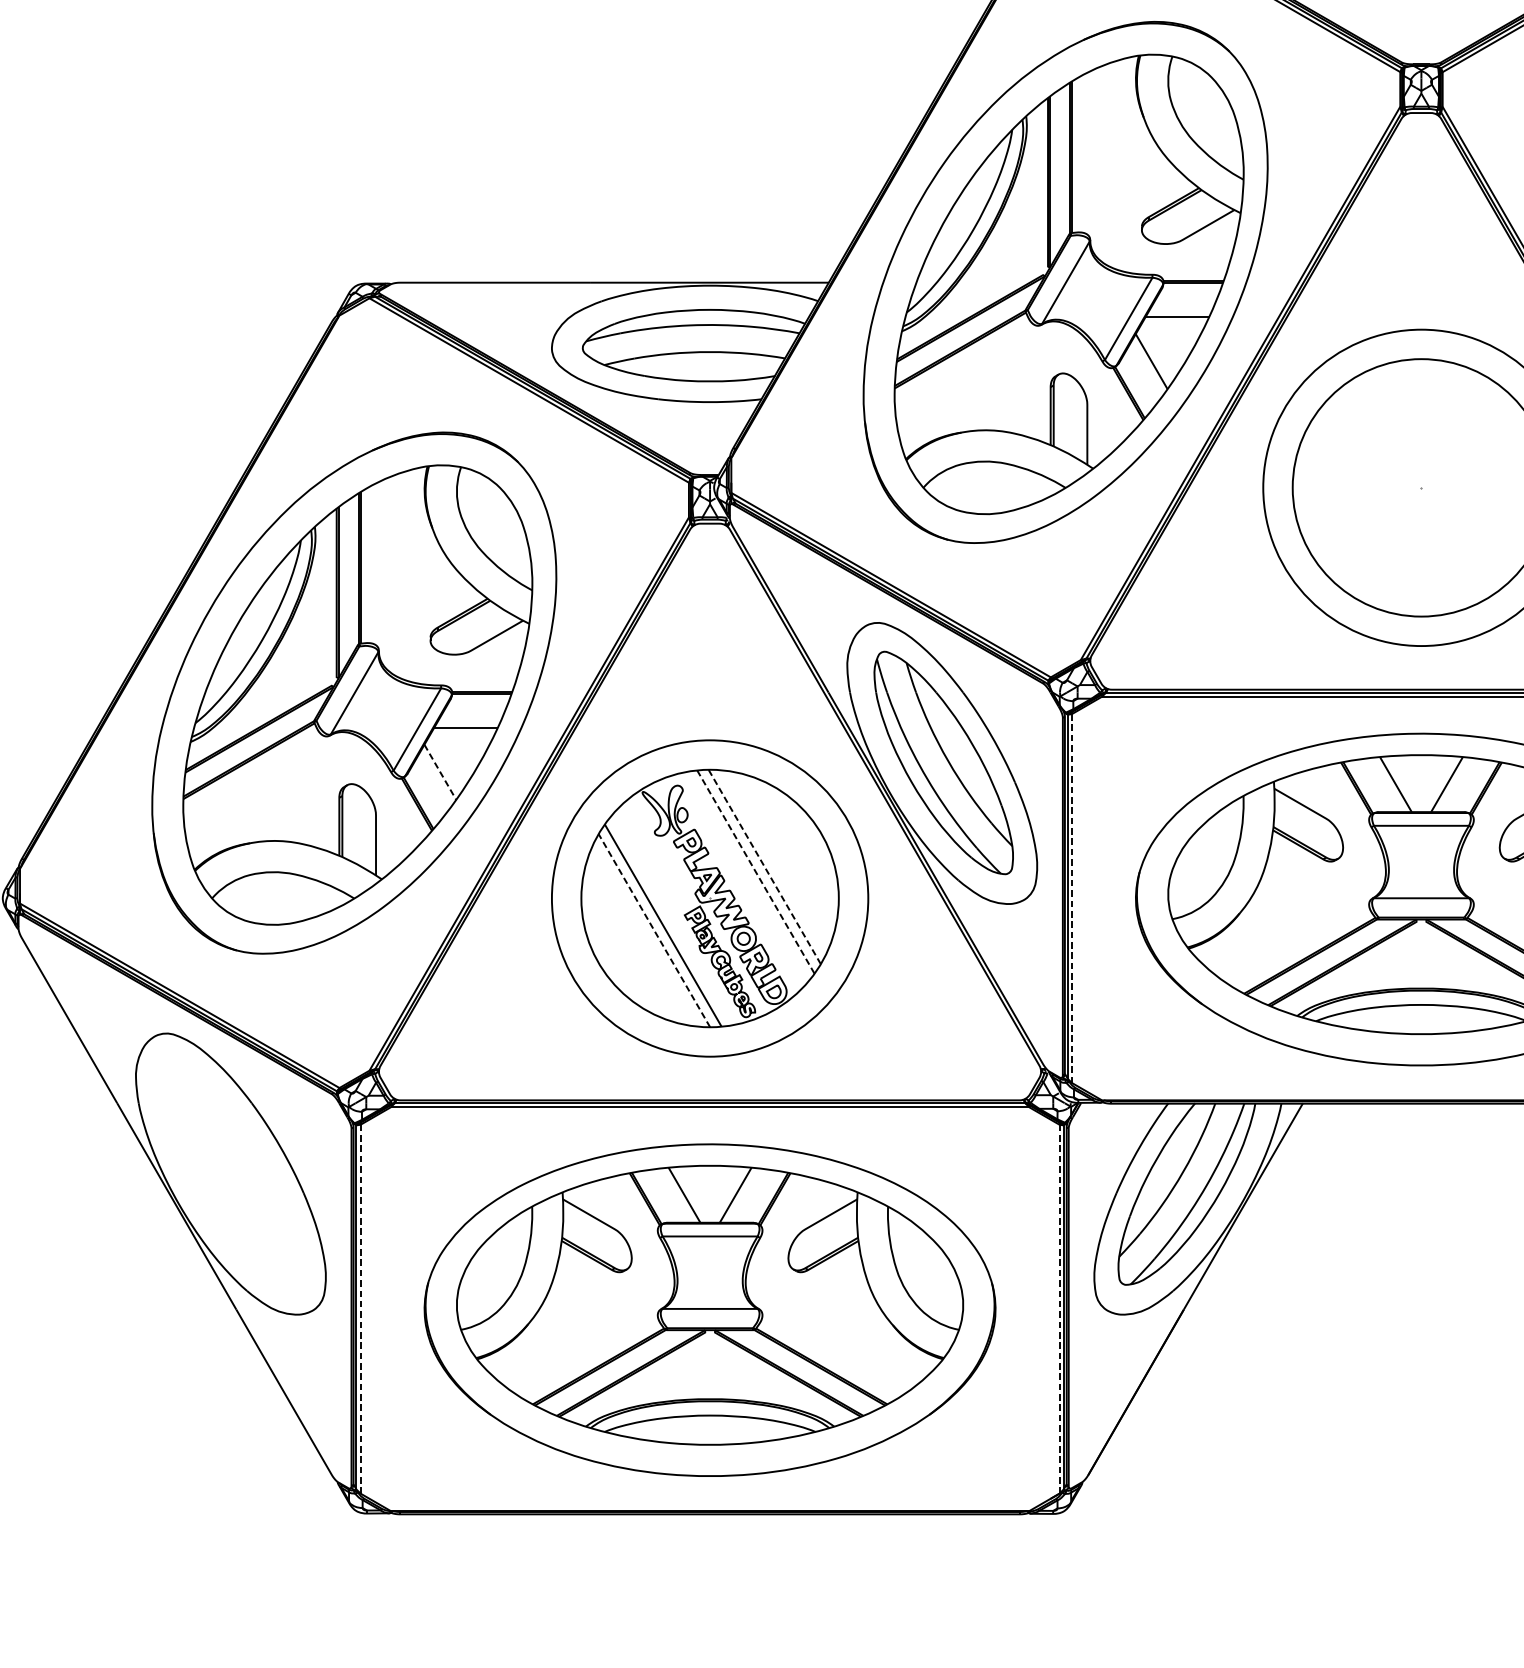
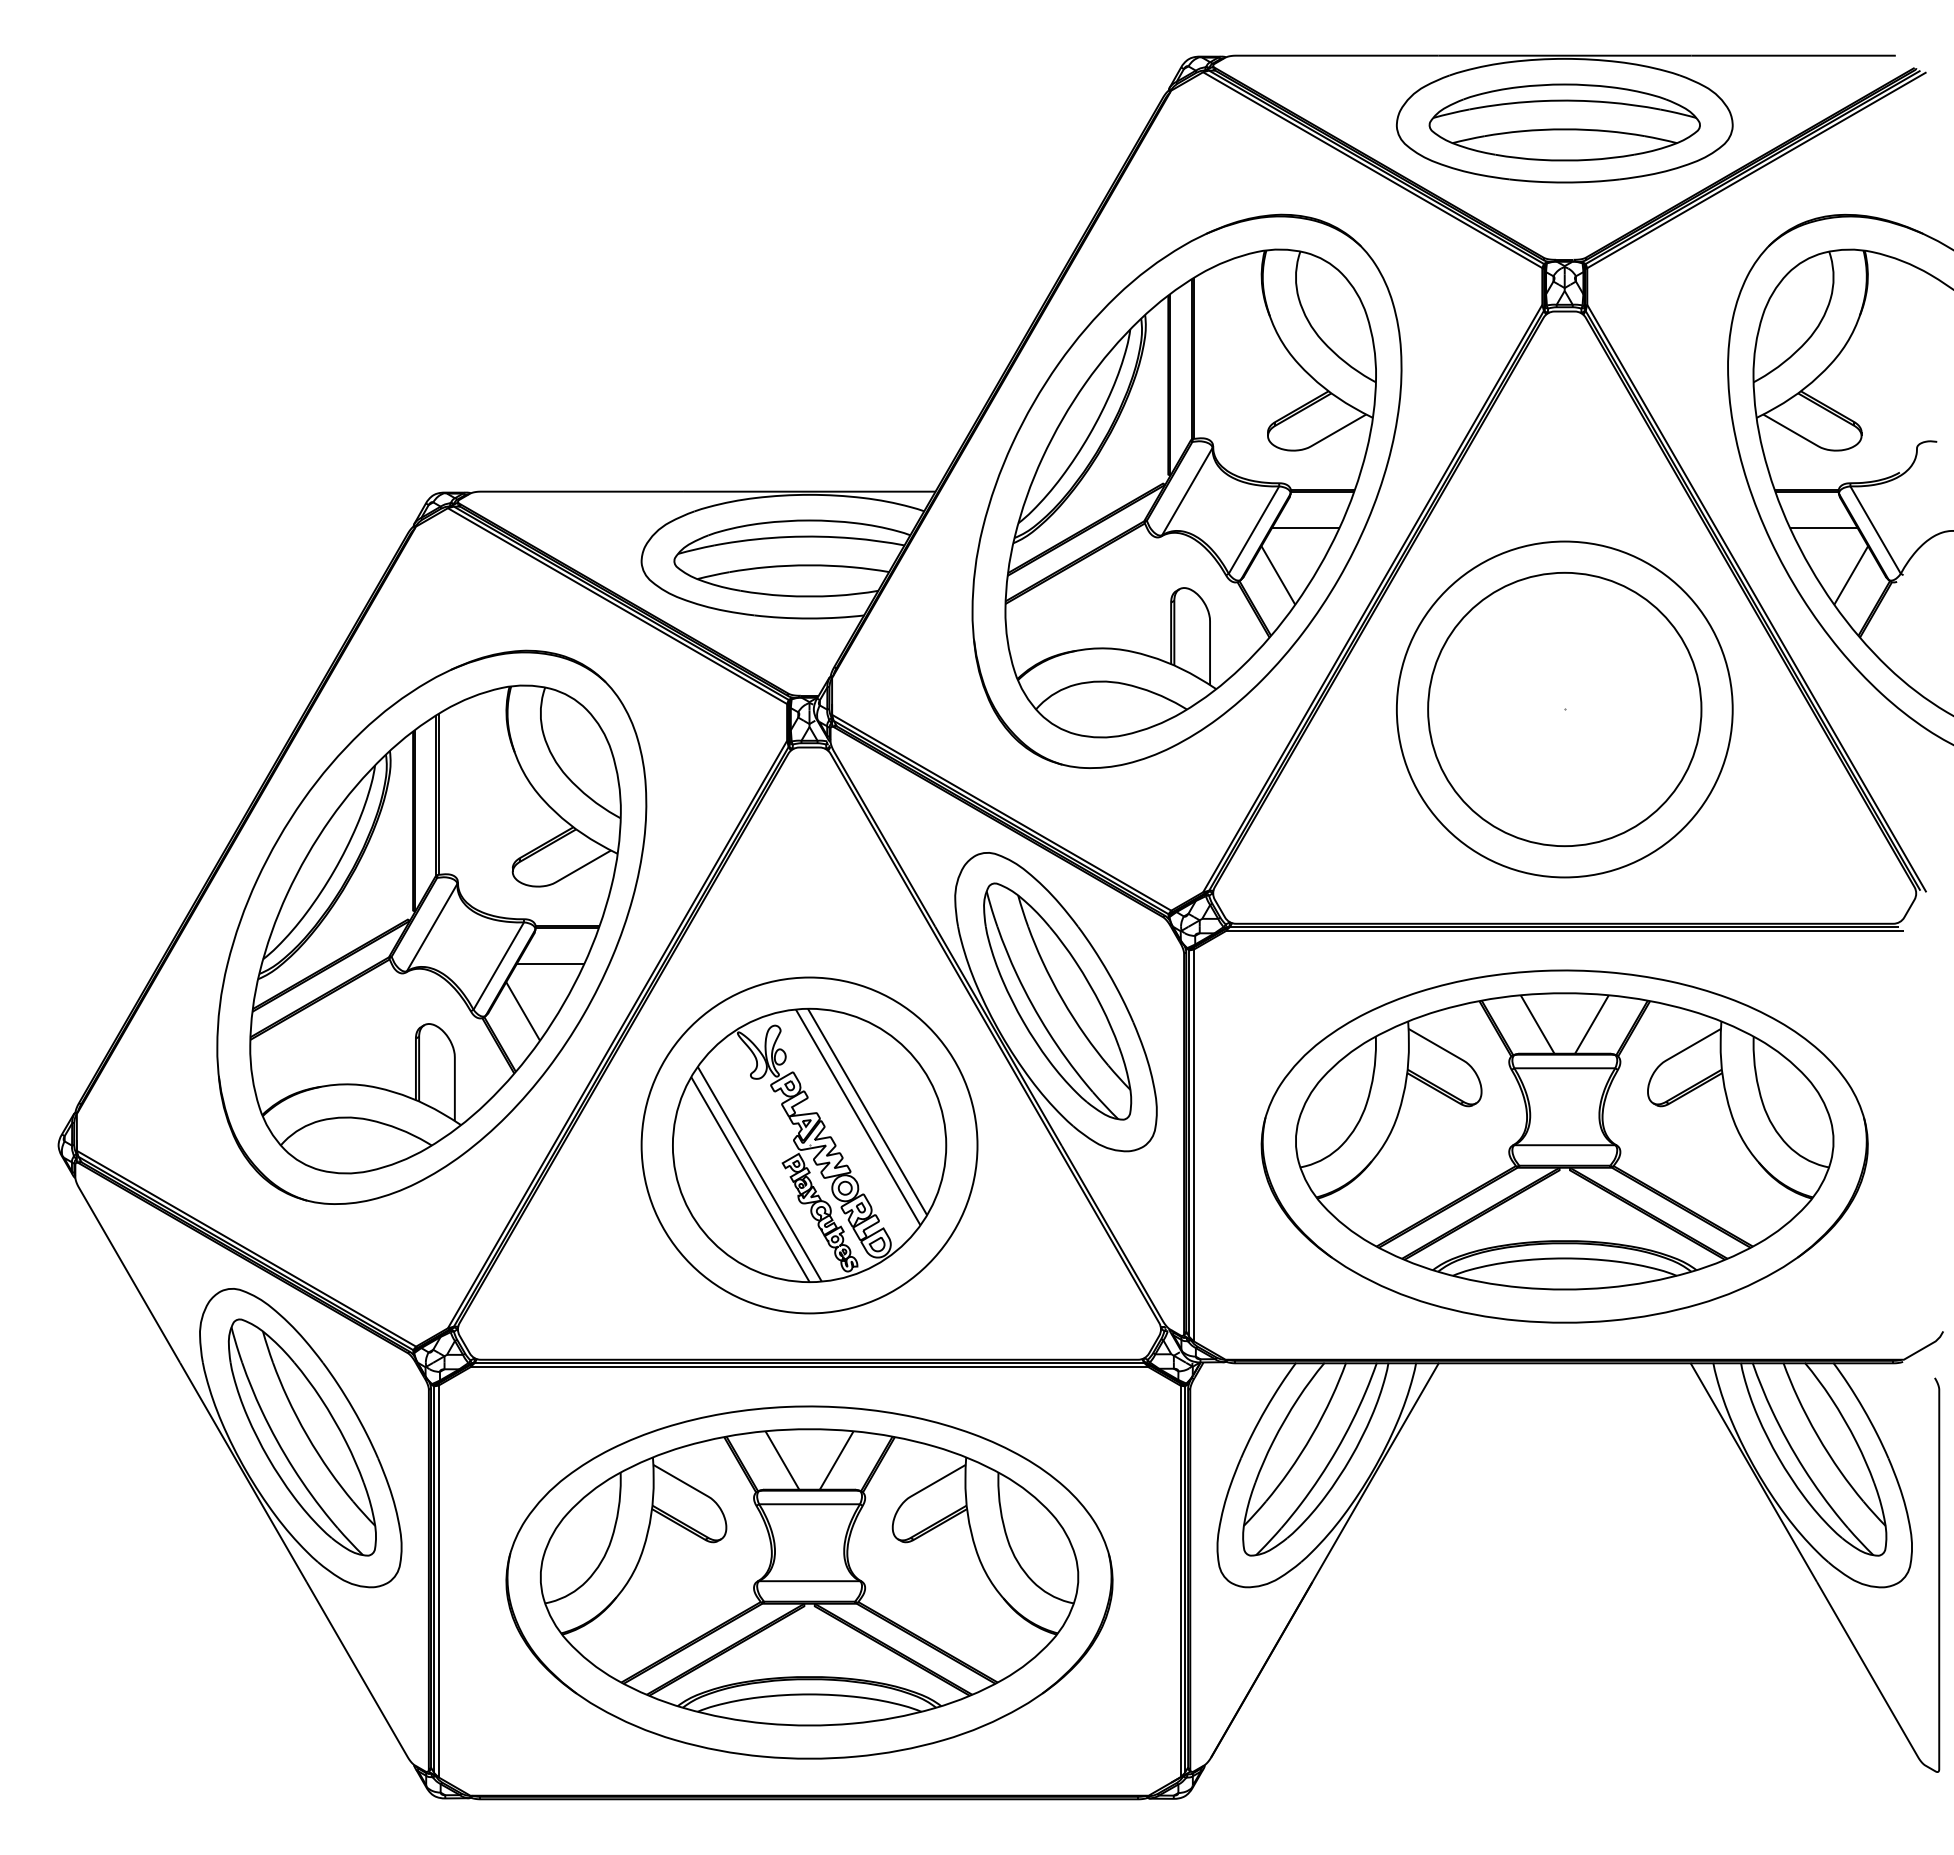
line: (440, 772) -> (523, 1011), dashed -> solid
line: (764, 866) -> (867, 1111), dashed -> solid
line: (756, 872) -> (858, 1117), dashed -> solid
line: (1071, 898) -> (1193, 1145), dashed -> solid
line: (654, 930) -> (750, 1179), dashed -> solid
part: (231, 1173) -> (301, 1437), added
line: (360, 1309) -> (438, 1581), dashed -> solid
line: (1059, 1309) -> (1180, 1581), dashed -> solid

